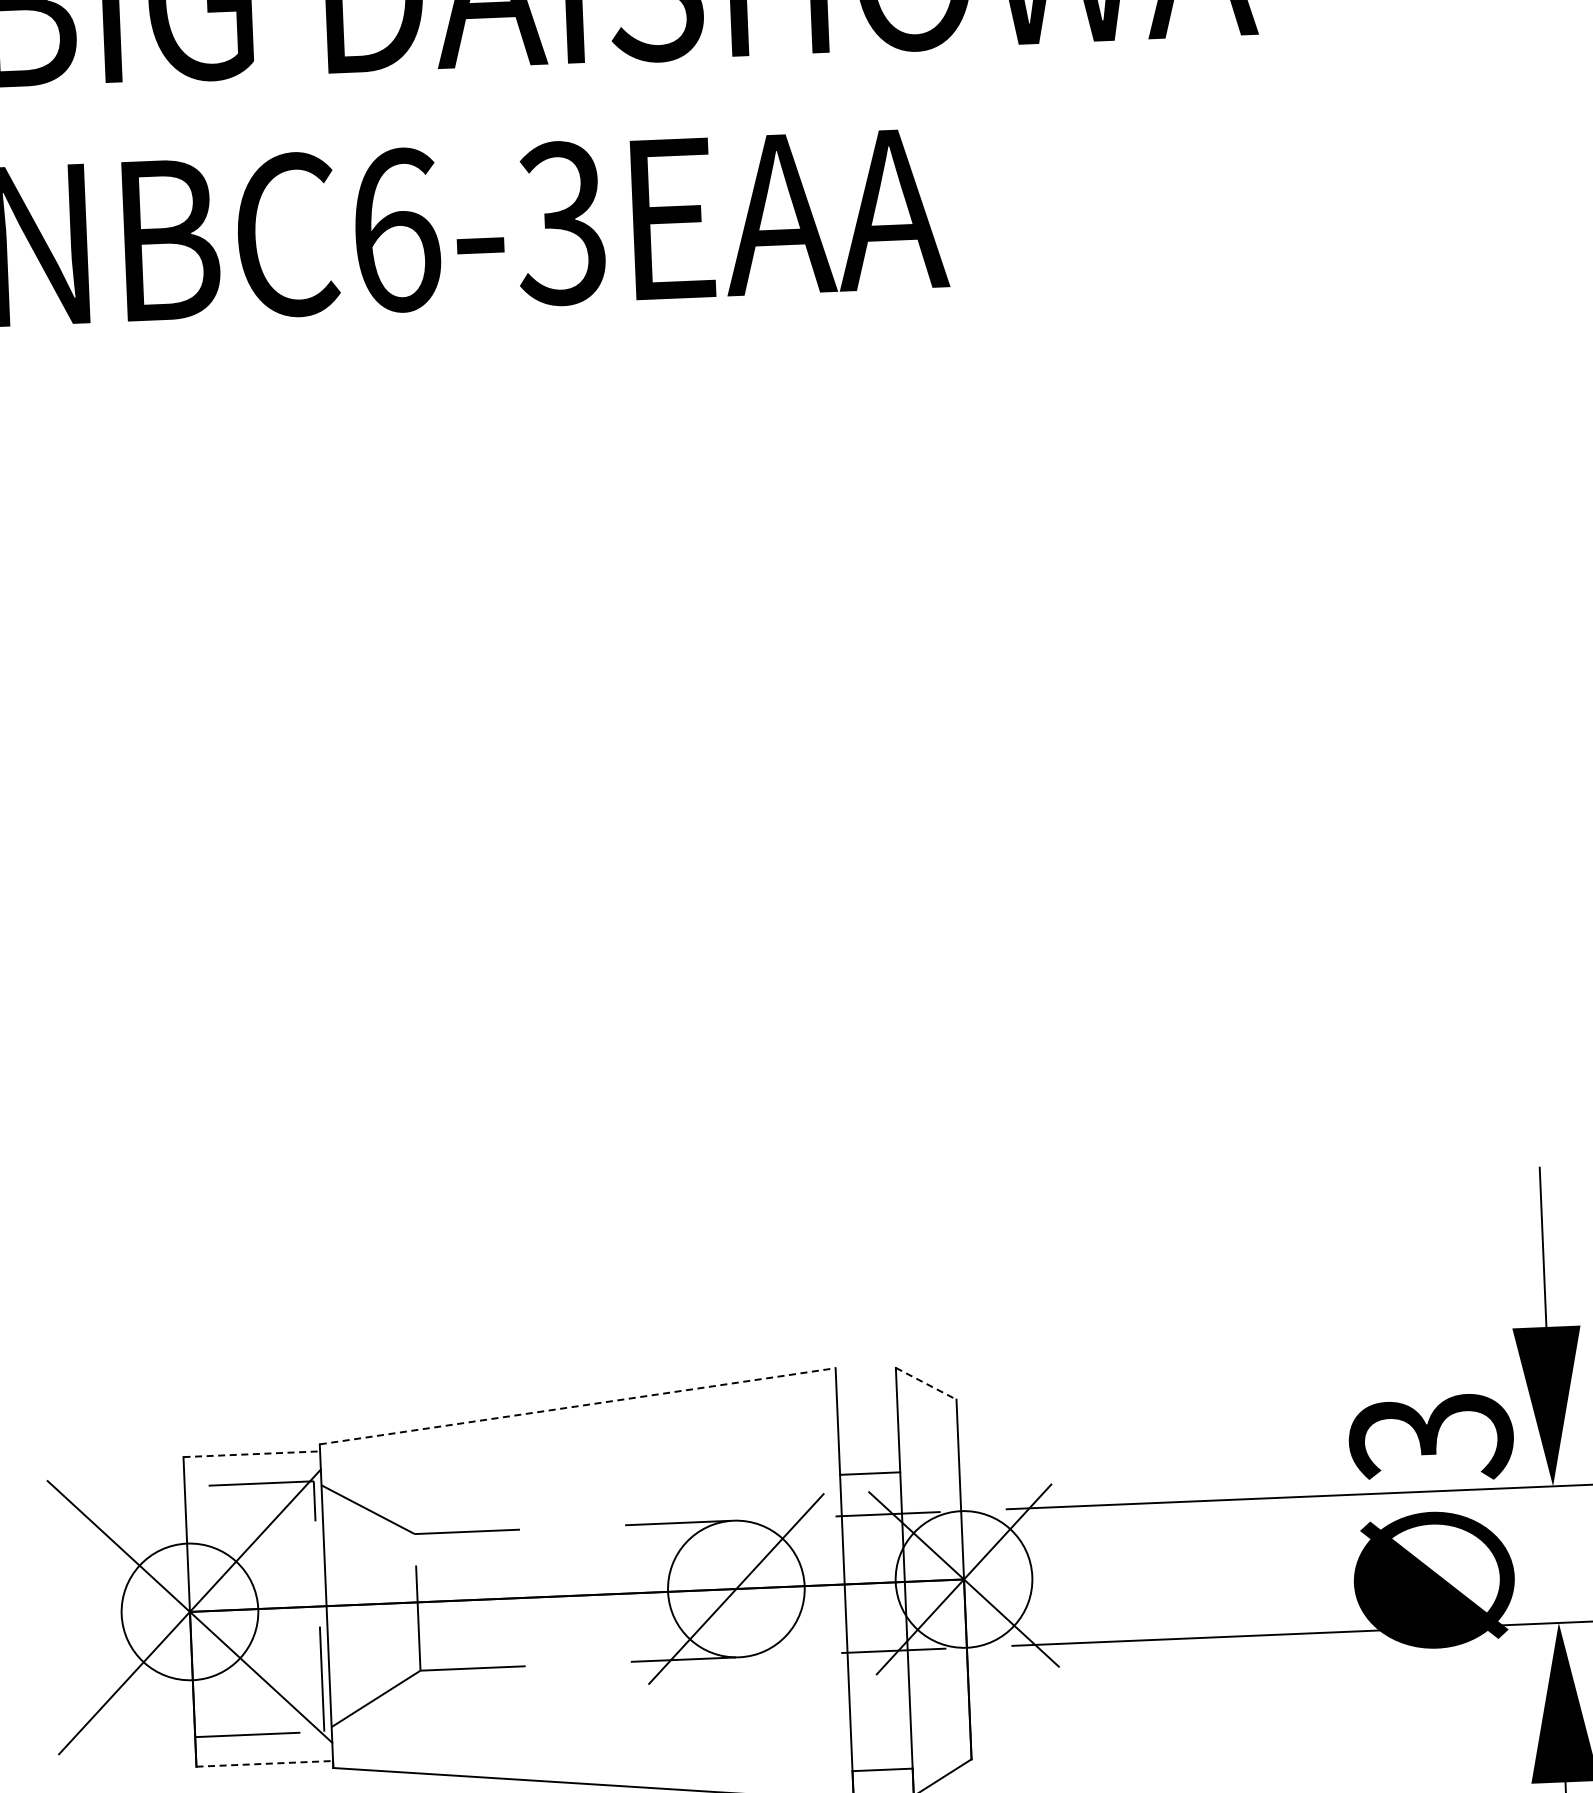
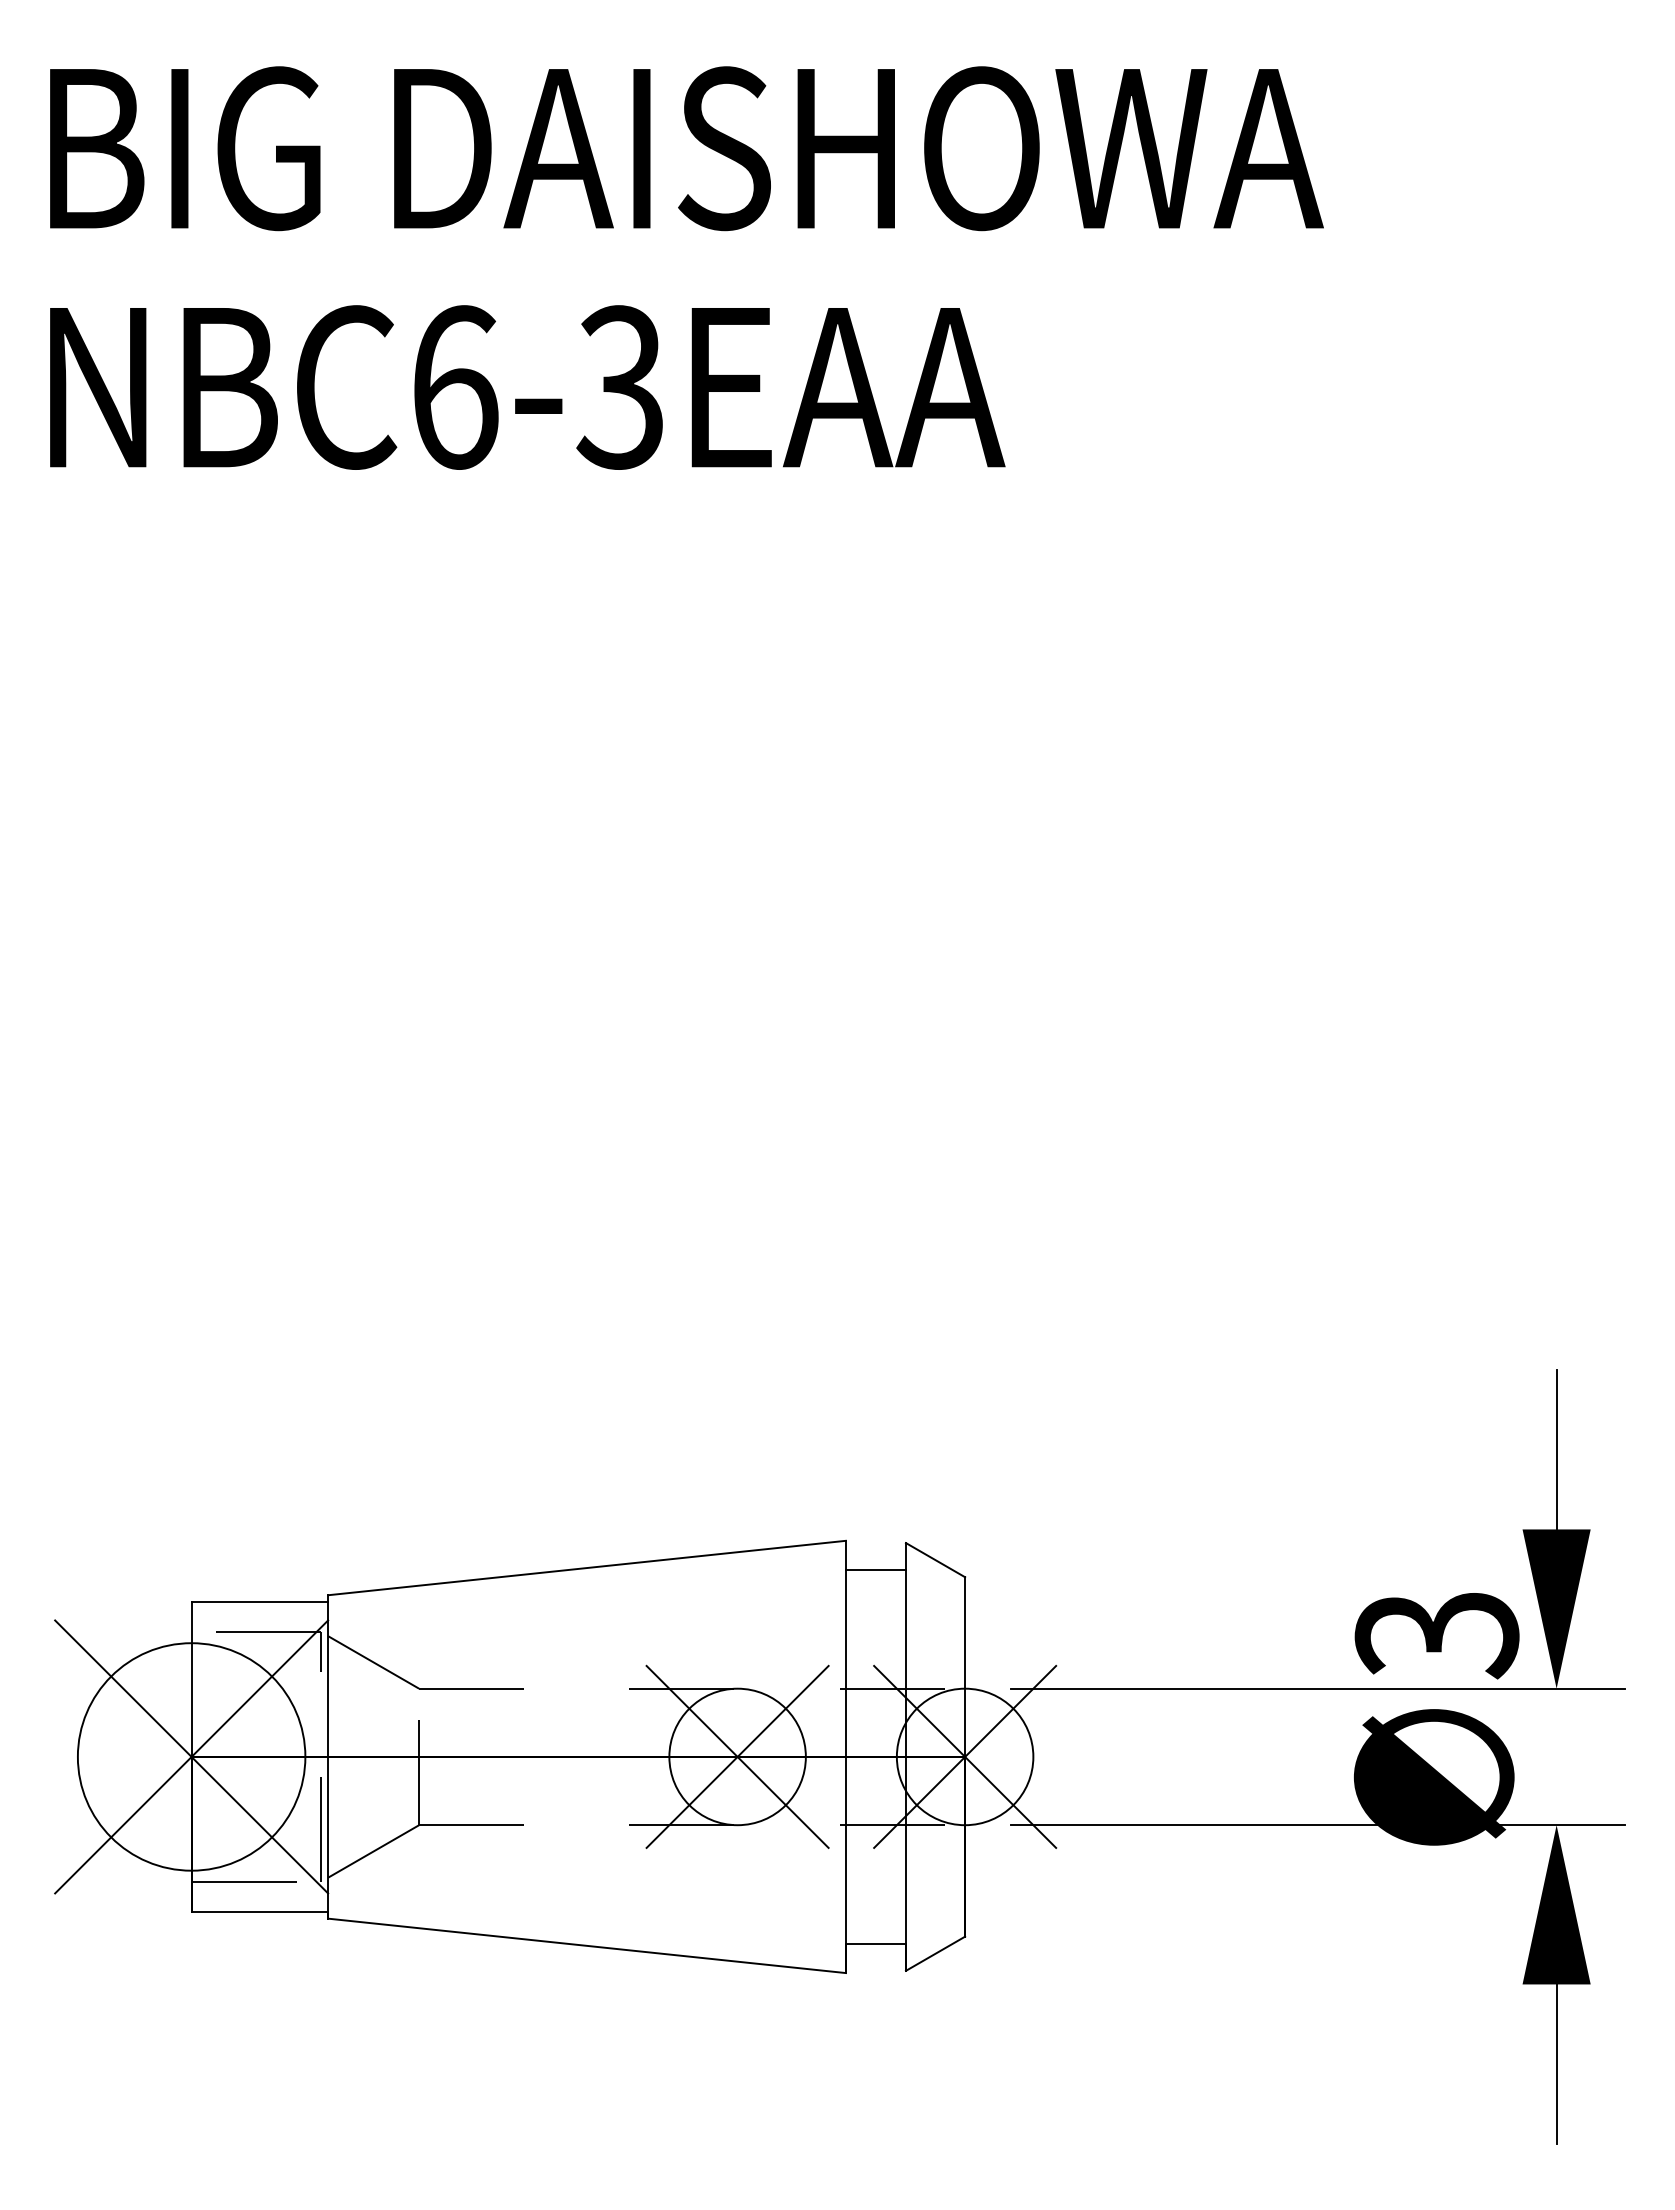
line: (926, 1384) -> (935, 1560), dashed -> solid
line: (578, 1405) -> (587, 1567), dashed -> solid
line: (252, 1454) -> (260, 1602), dashed -> solid
line: (869, 1473) -> (875, 1570), moved
line: (736, 1588) -> (737, 1756), added
circle: (189, 1611) -> (191, 1756), size x1.67
line: (265, 1763) -> (260, 1911), dashed -> solid

